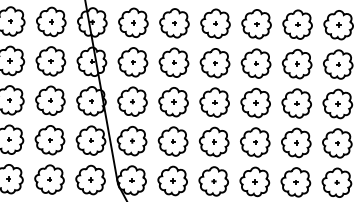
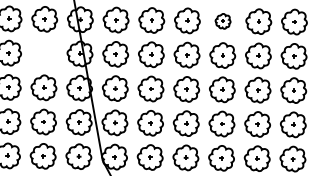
part: (256, 24) -> (223, 21), size x0.6
part: (50, 61) -> (44, 53), removed

